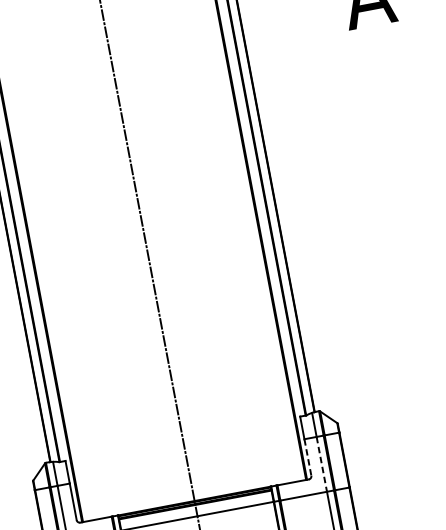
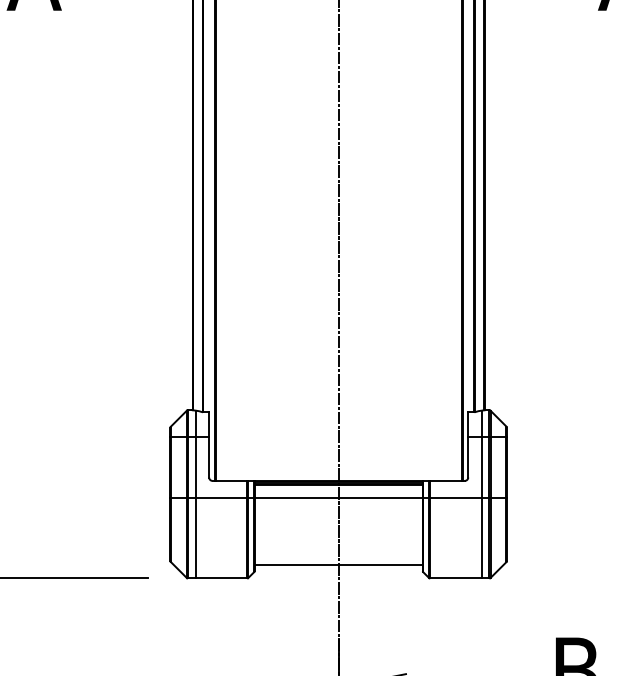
line: (308, 457) -> (468, 457), dashed -> solid
line: (321, 464) -> (481, 467), dashed -> solid

